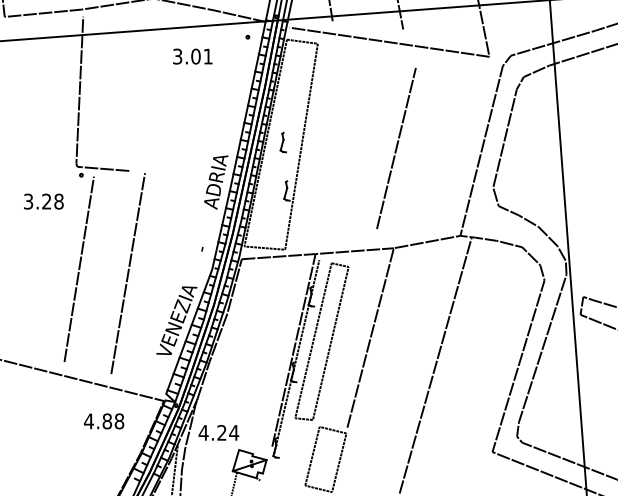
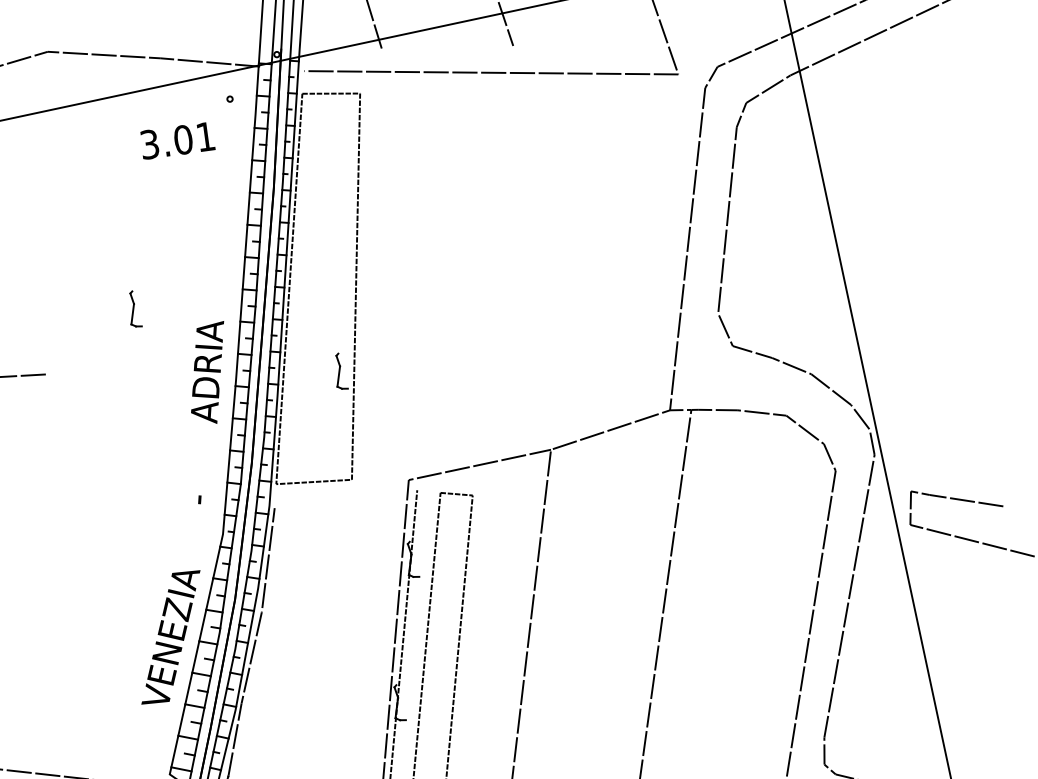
text: (192, 56) -> (176, 140), moved
part: (282, 142) -> (132, 309), moved
line: (395, 148) -> (528, 266), removed
line: (278, 256) -> (341, 493), removed
line: (128, 273) -> (70, 562), removed

